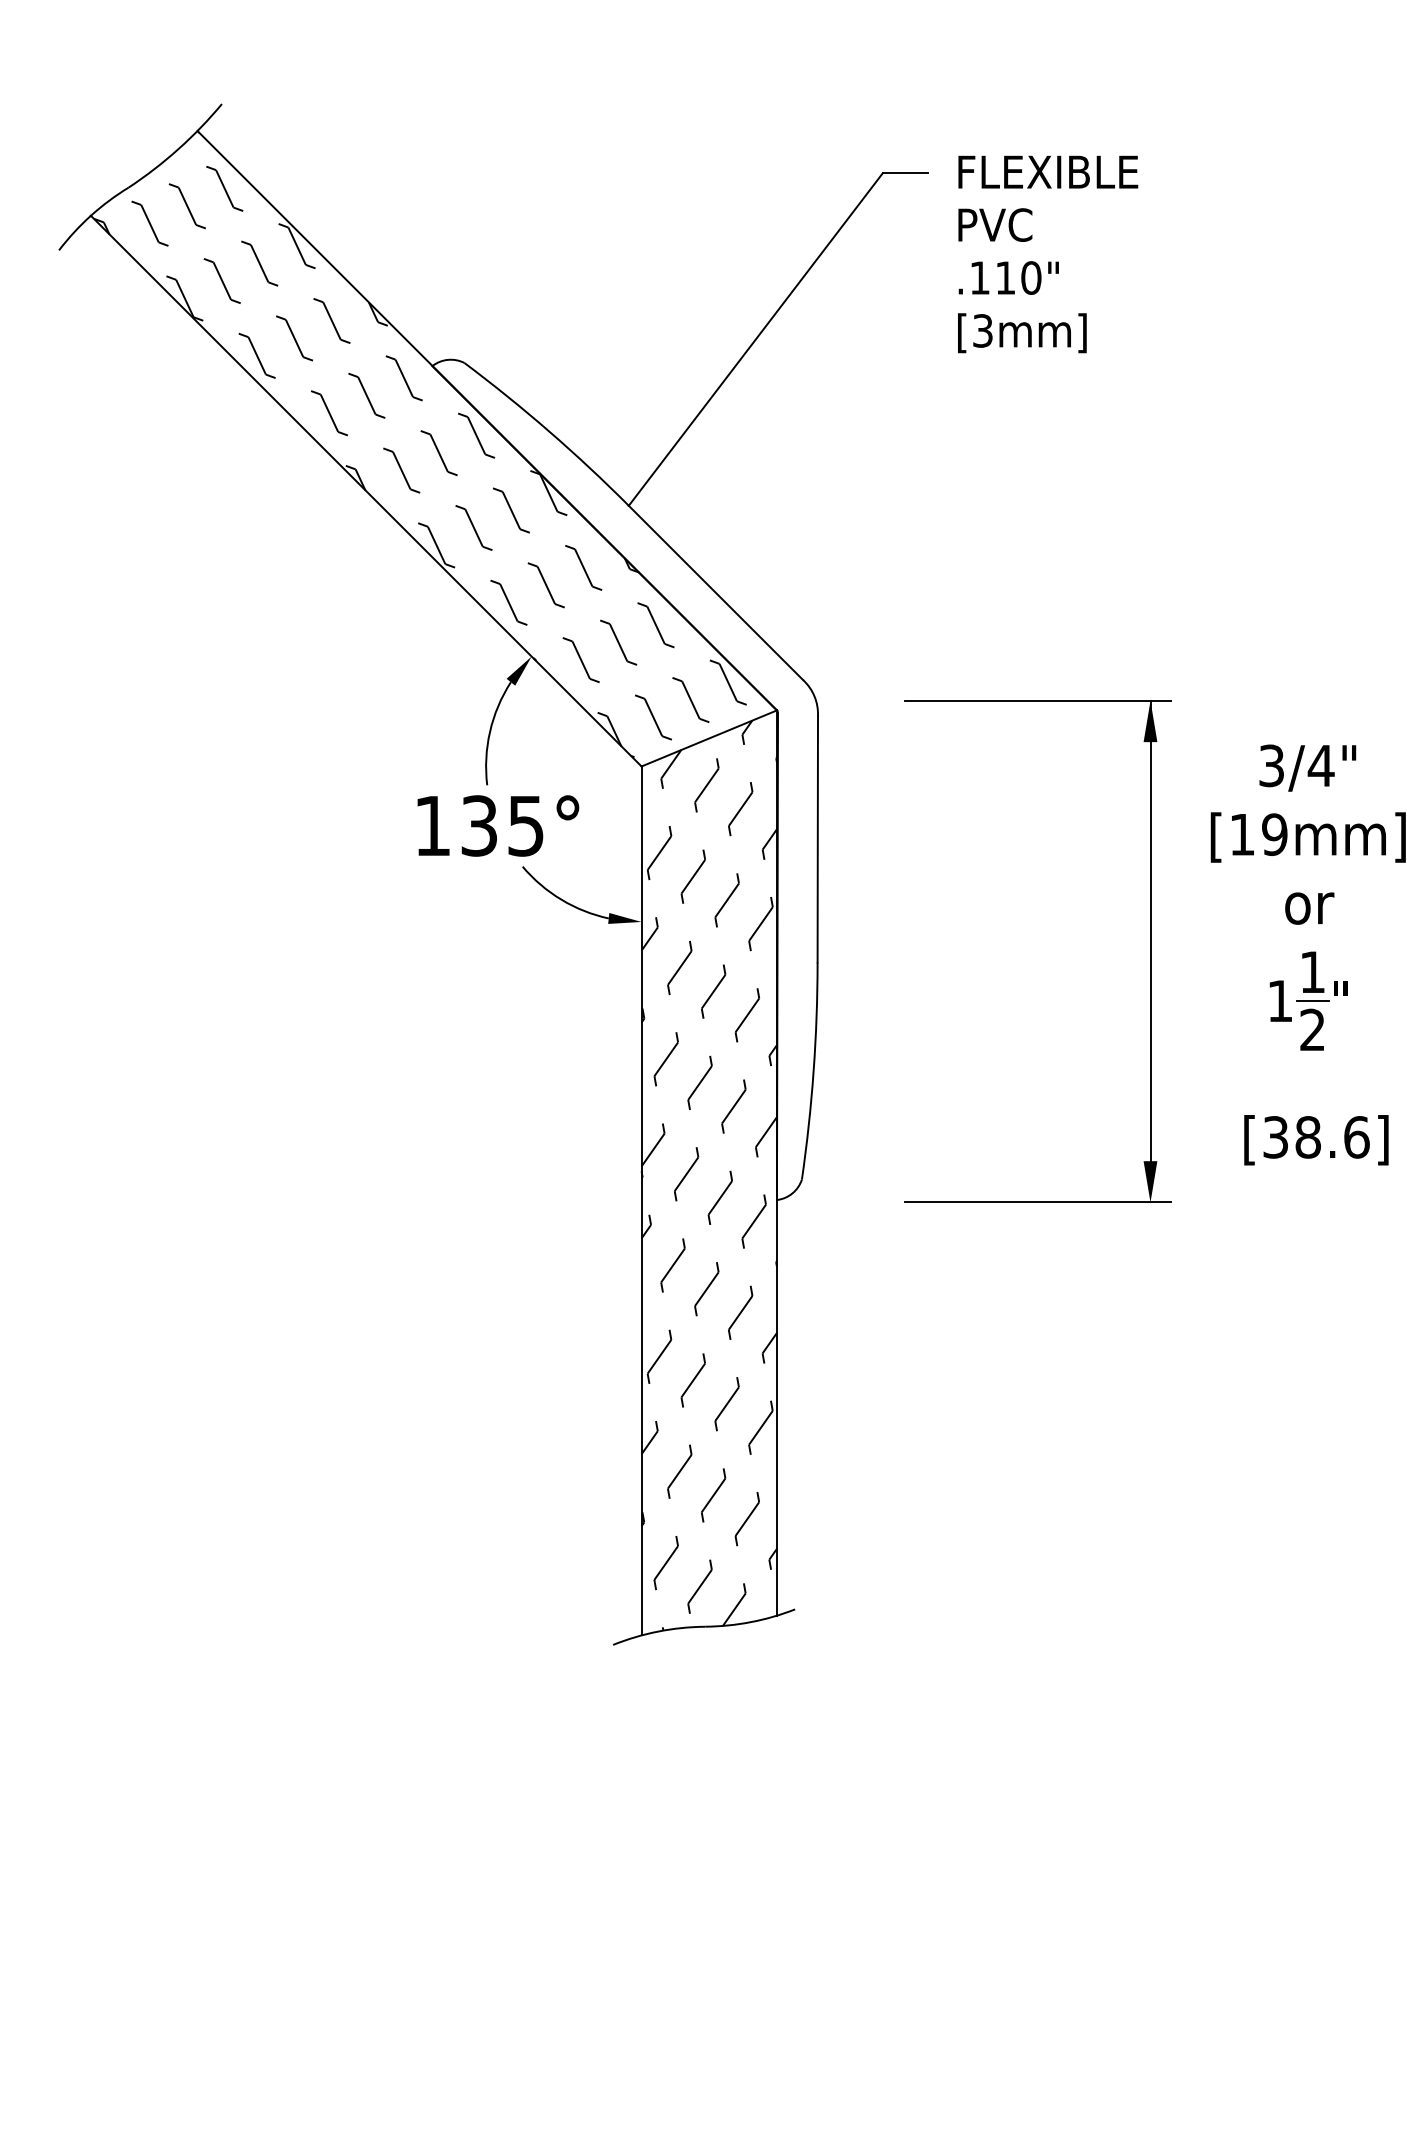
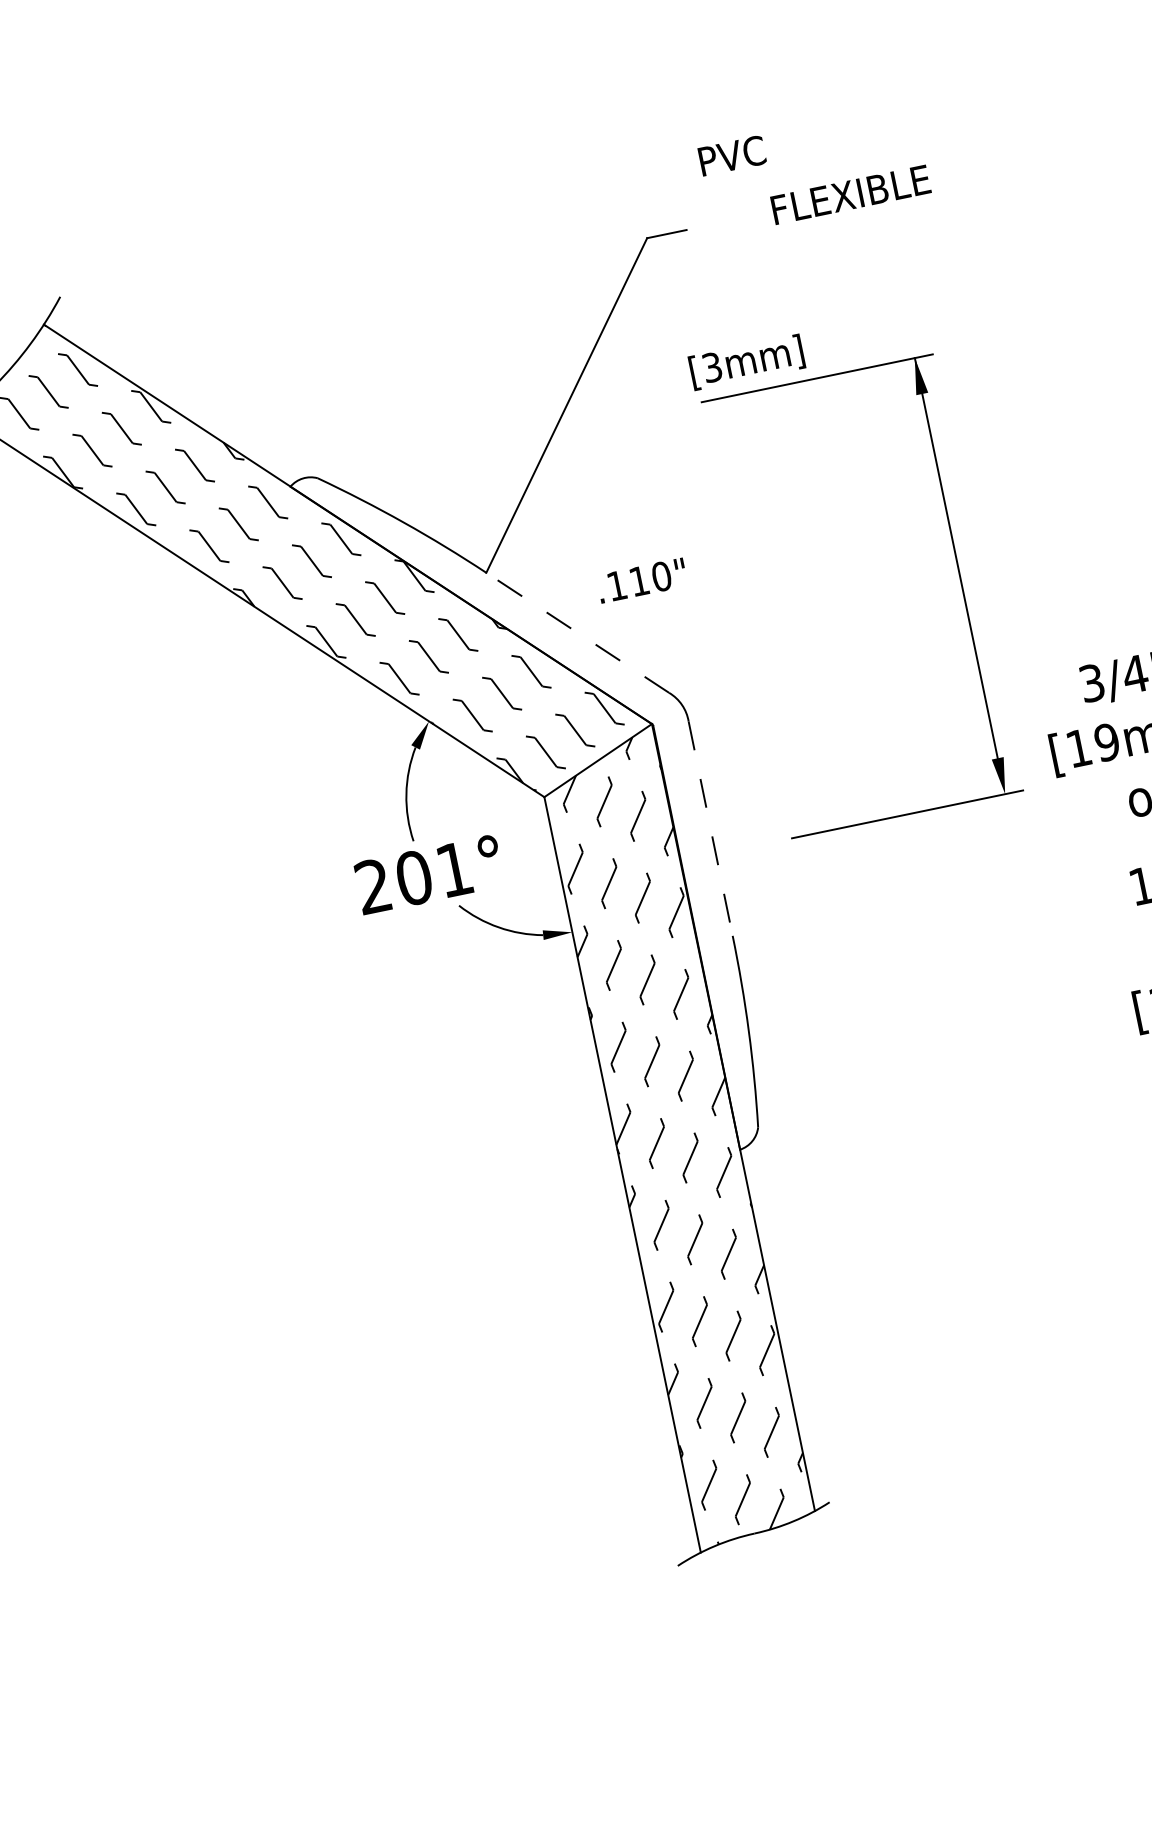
text: (1048, 171) -> (851, 194), moved
text: (995, 224) -> (732, 155), moved
text: (1008, 277) -> (641, 580), moved
text: (1022, 333) -> (747, 362), moved
line: (715, 592) -> (577, 632), solid -> dashed
text: (479, 825) -> (414, 877), 135° -> 201°
line: (817, 839) -> (710, 828), solid -> dashed
part: (1150, 951) -> (959, 576), moved

